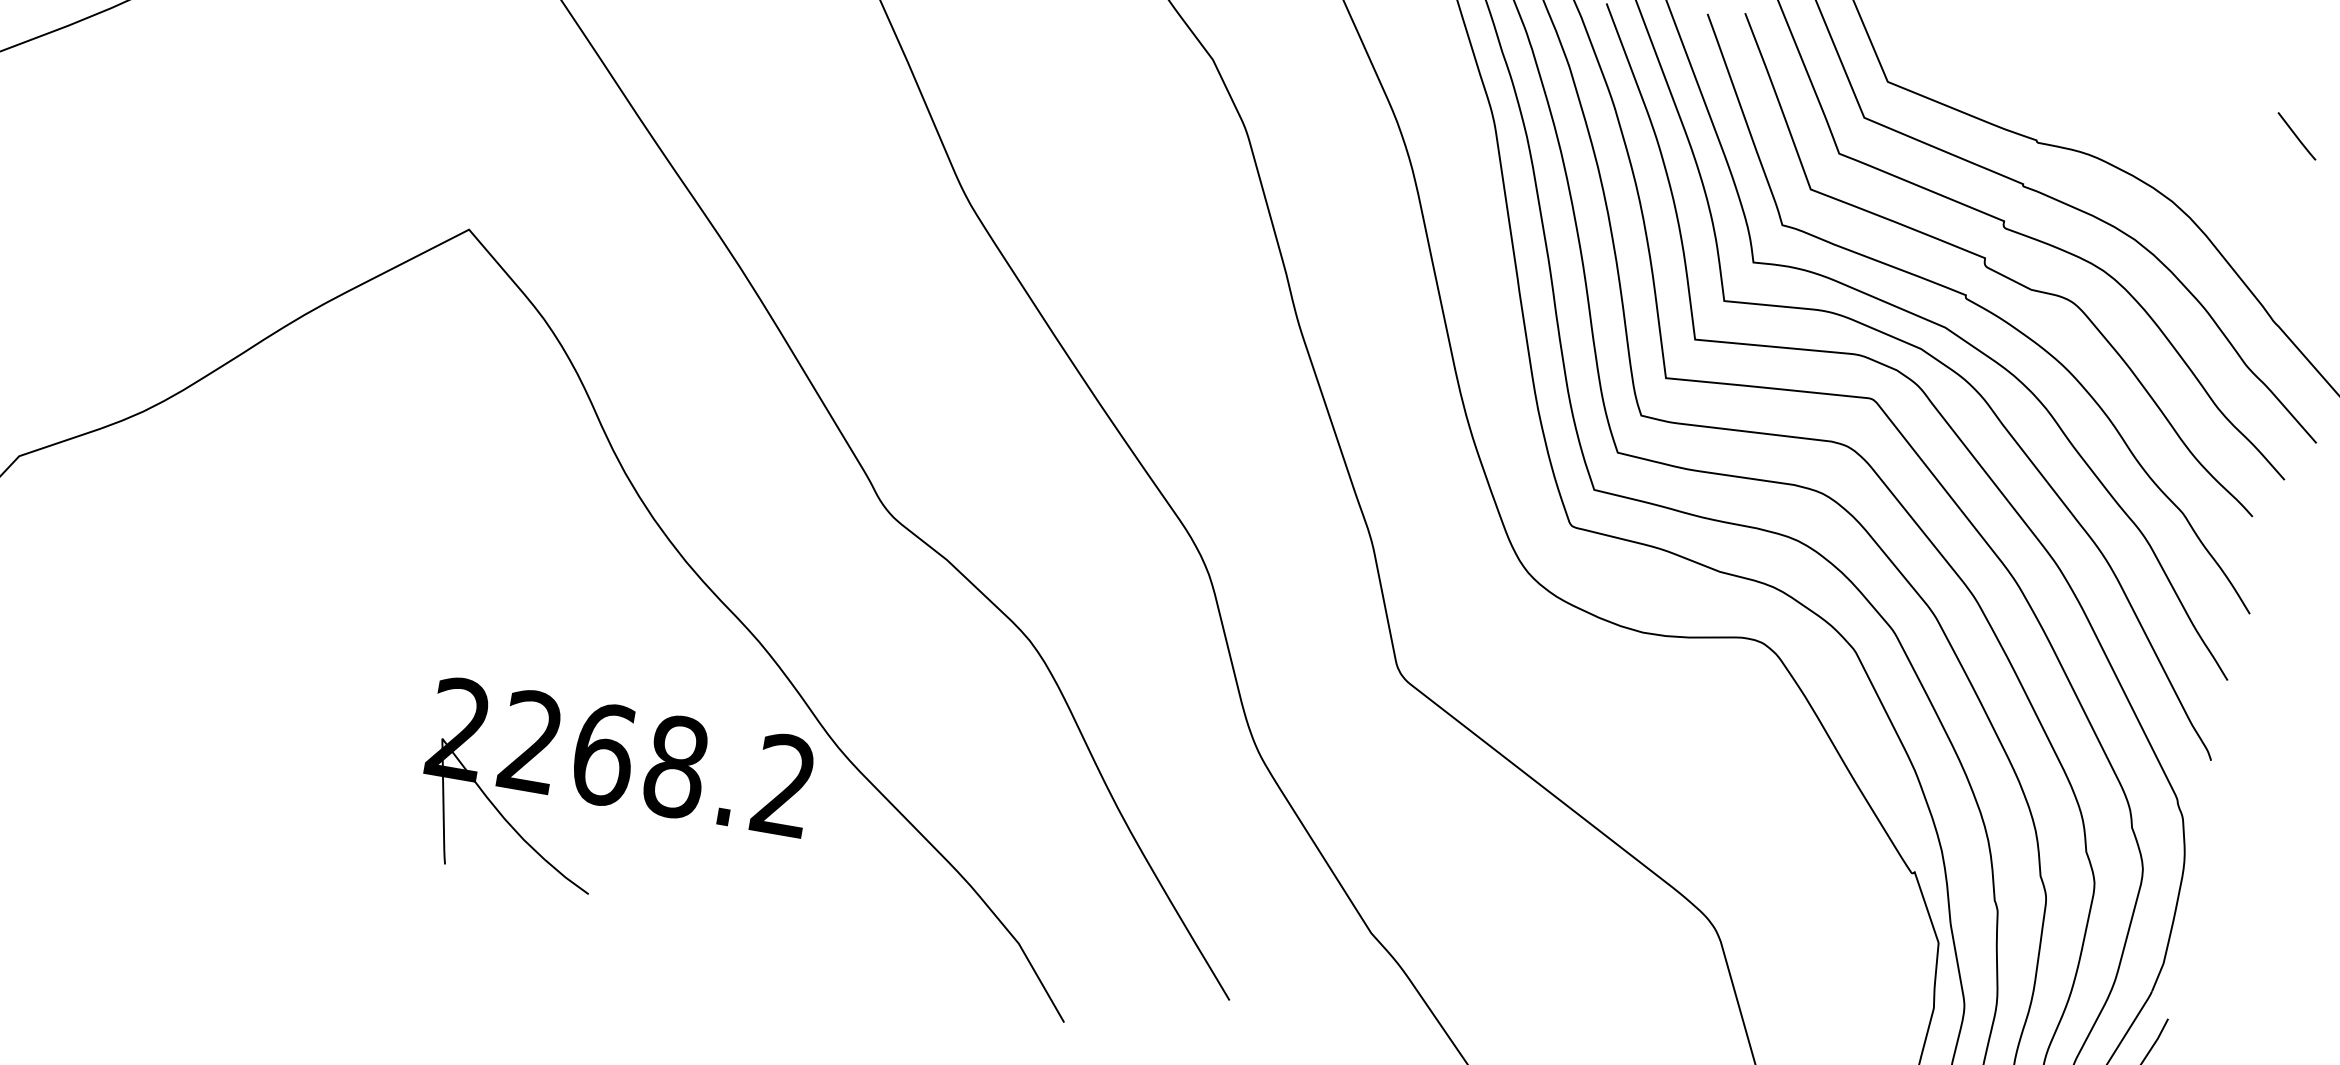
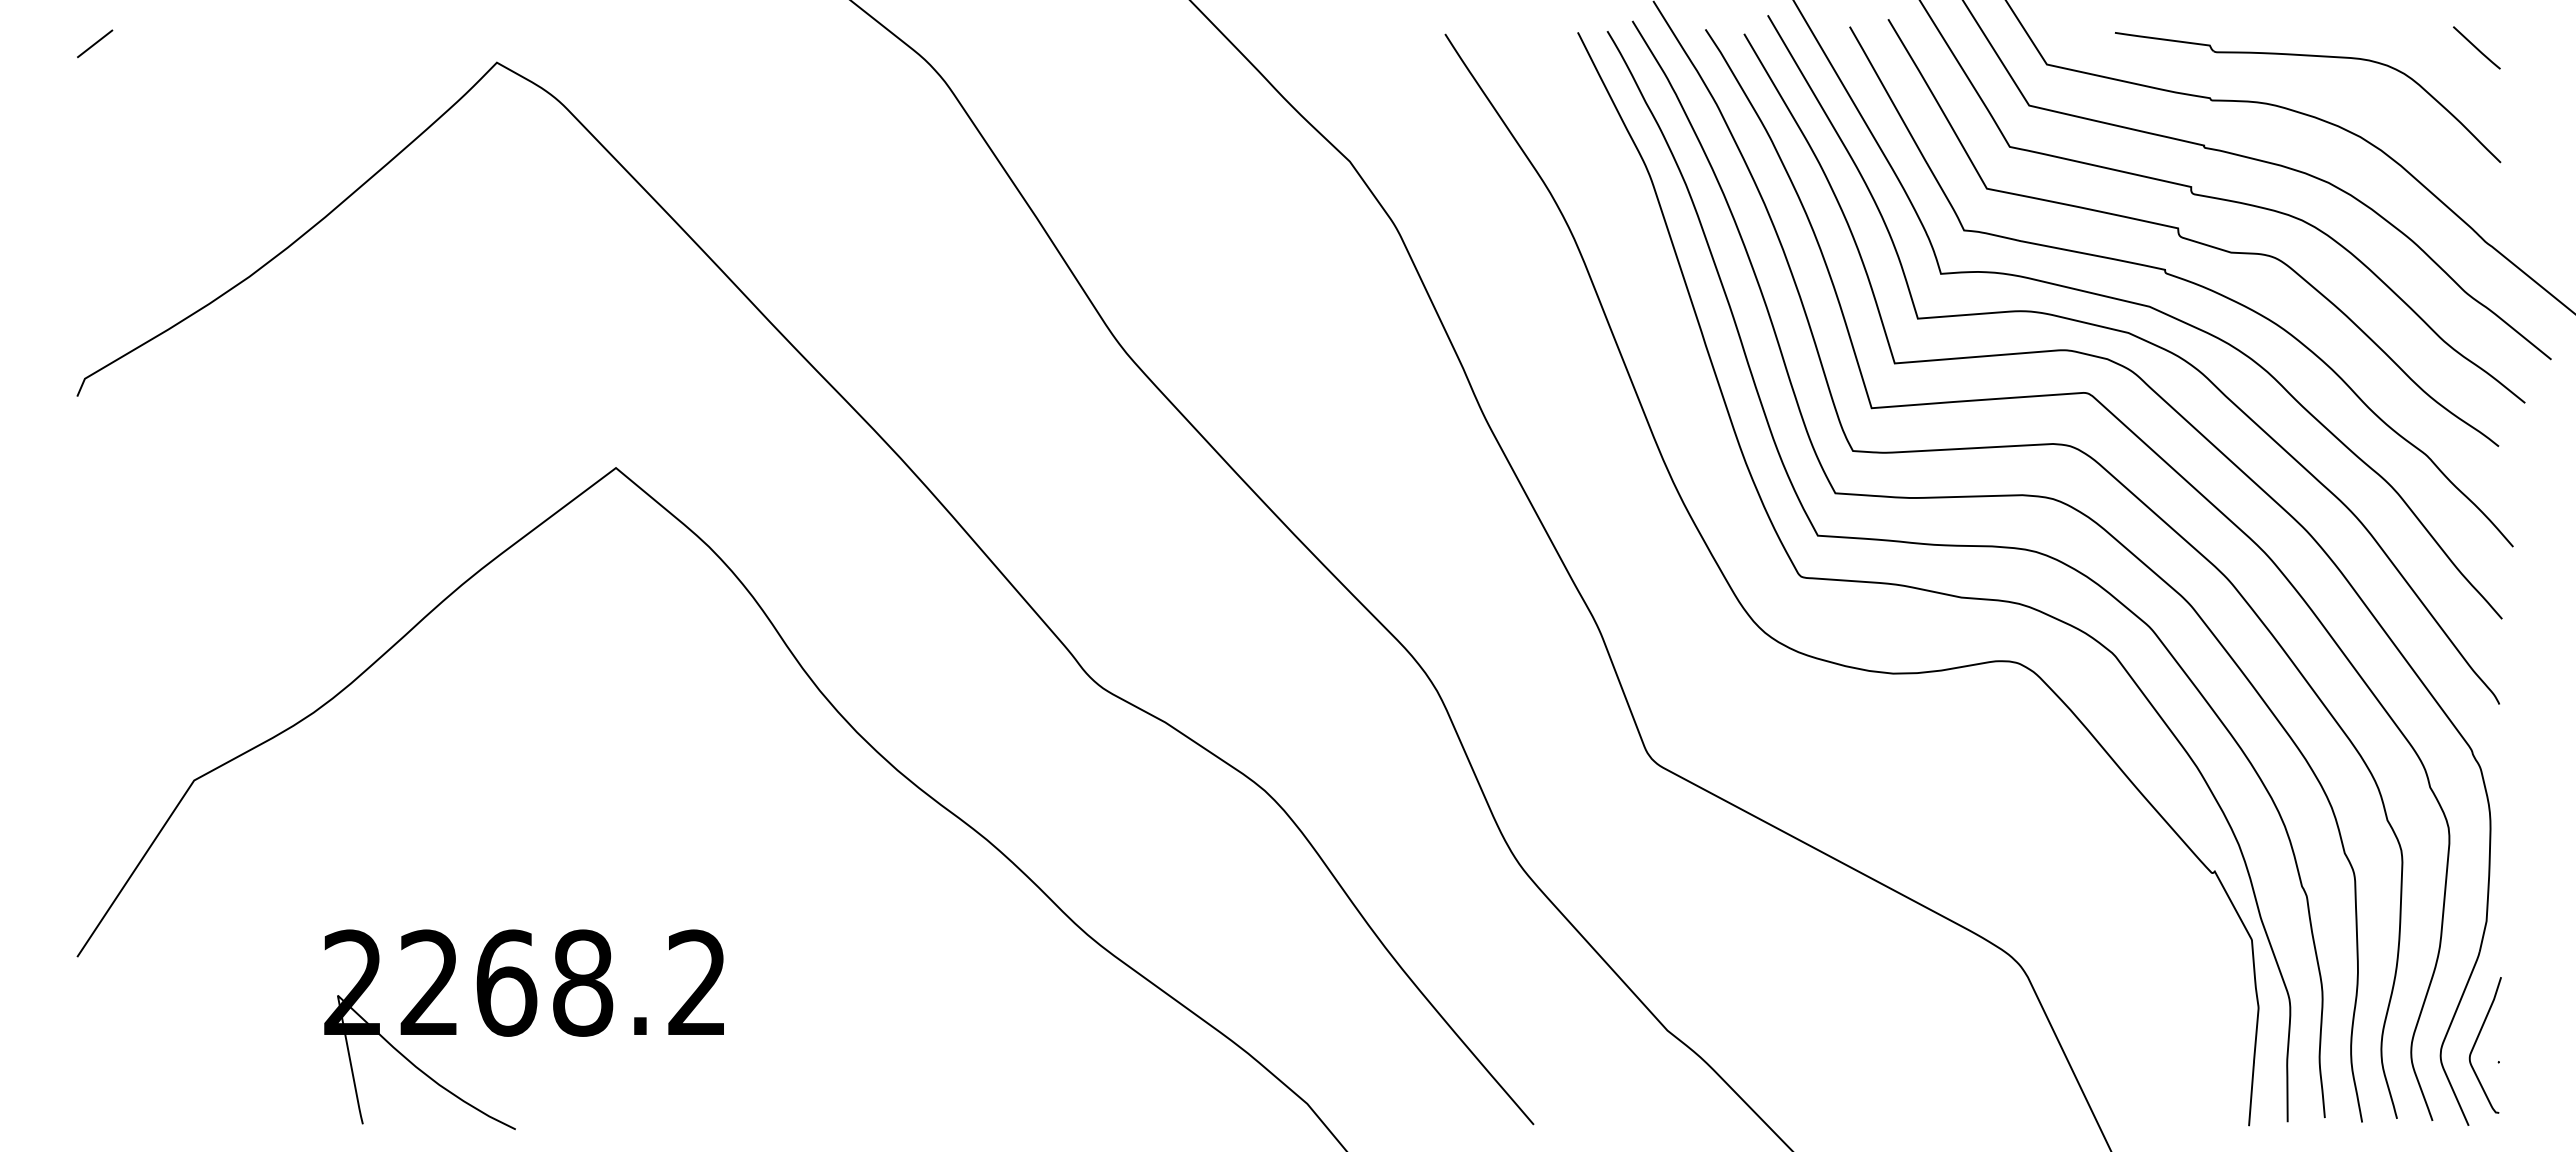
part: (2135, 116) -> (2307, 56), added
part: (612, 801) -> (523, 1029), moved

